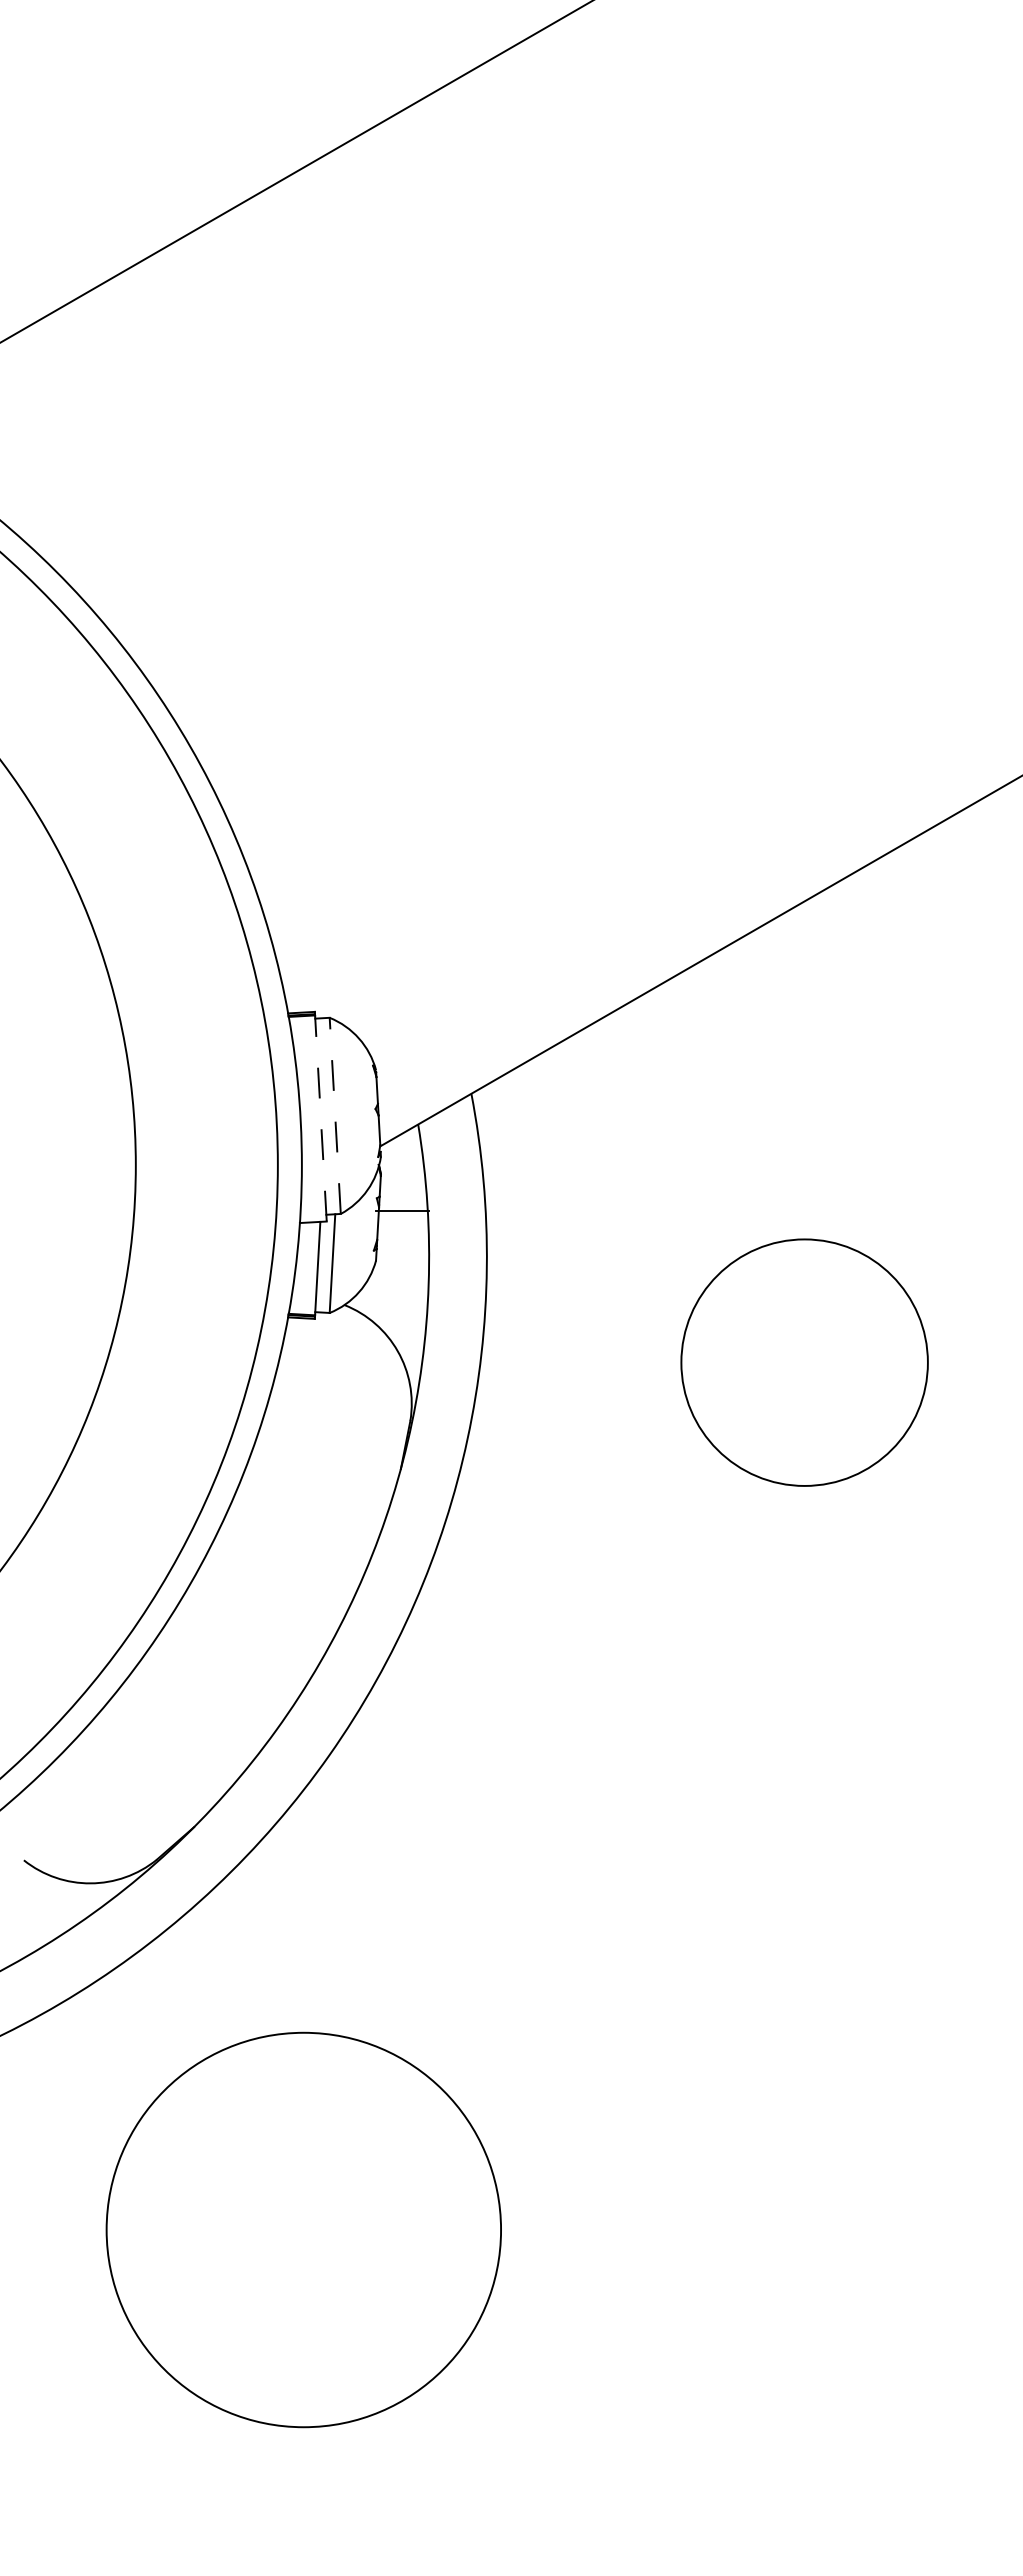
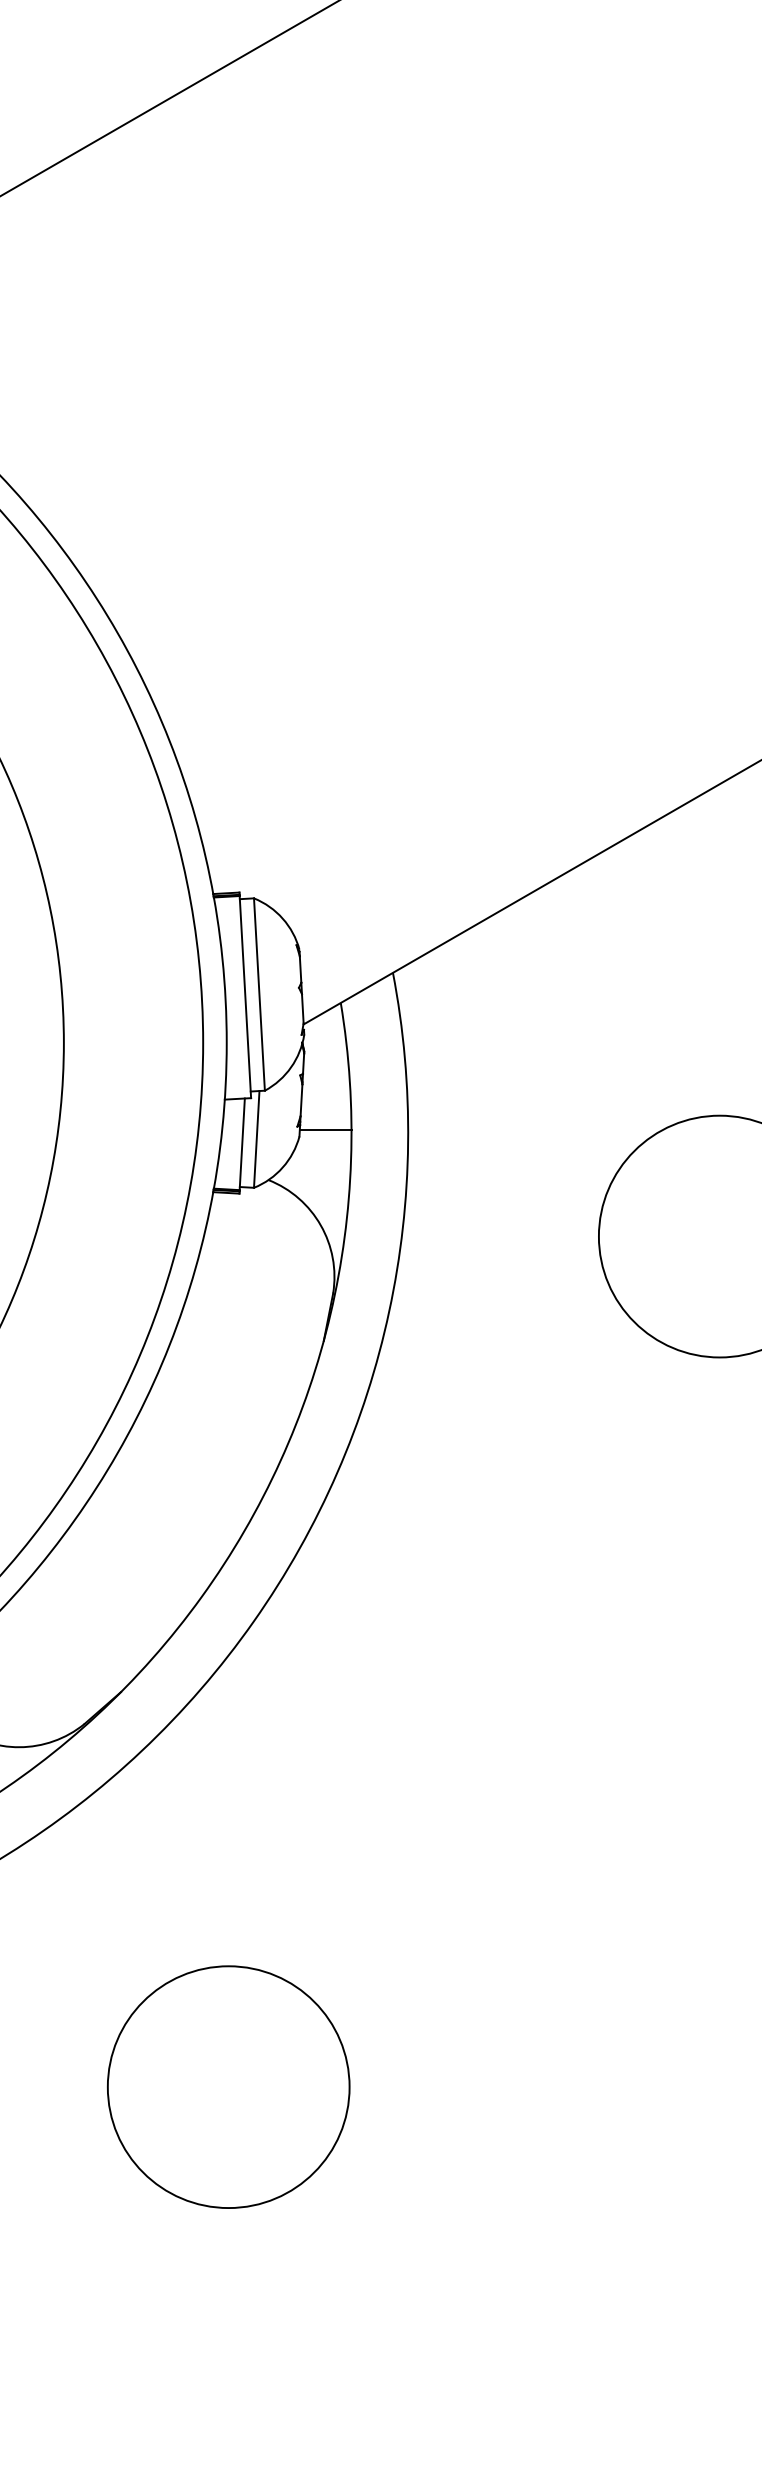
line: (335, 1115) -> (259, 994), dashed -> solid
line: (320, 1117) -> (244, 996), dashed -> solid
line: (402, 1210) -> (325, 1129), moved
circle: (303, 2229) -> (228, 2086), size x0.62

